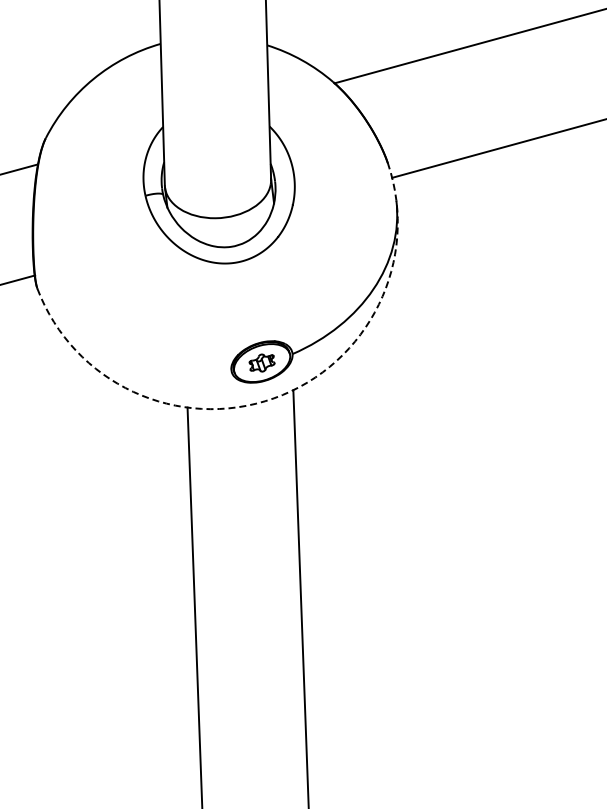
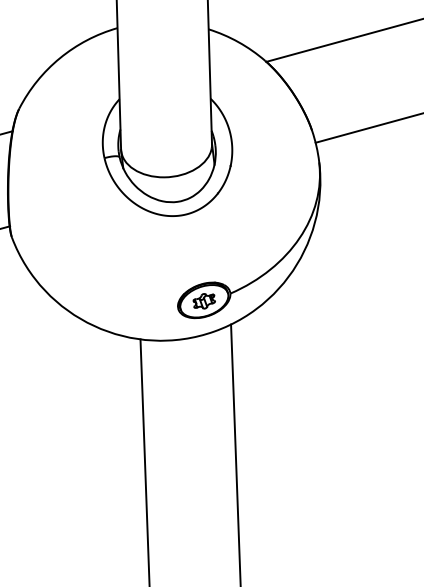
arc: (274, 398) -> (214, 331), dashed -> solid

